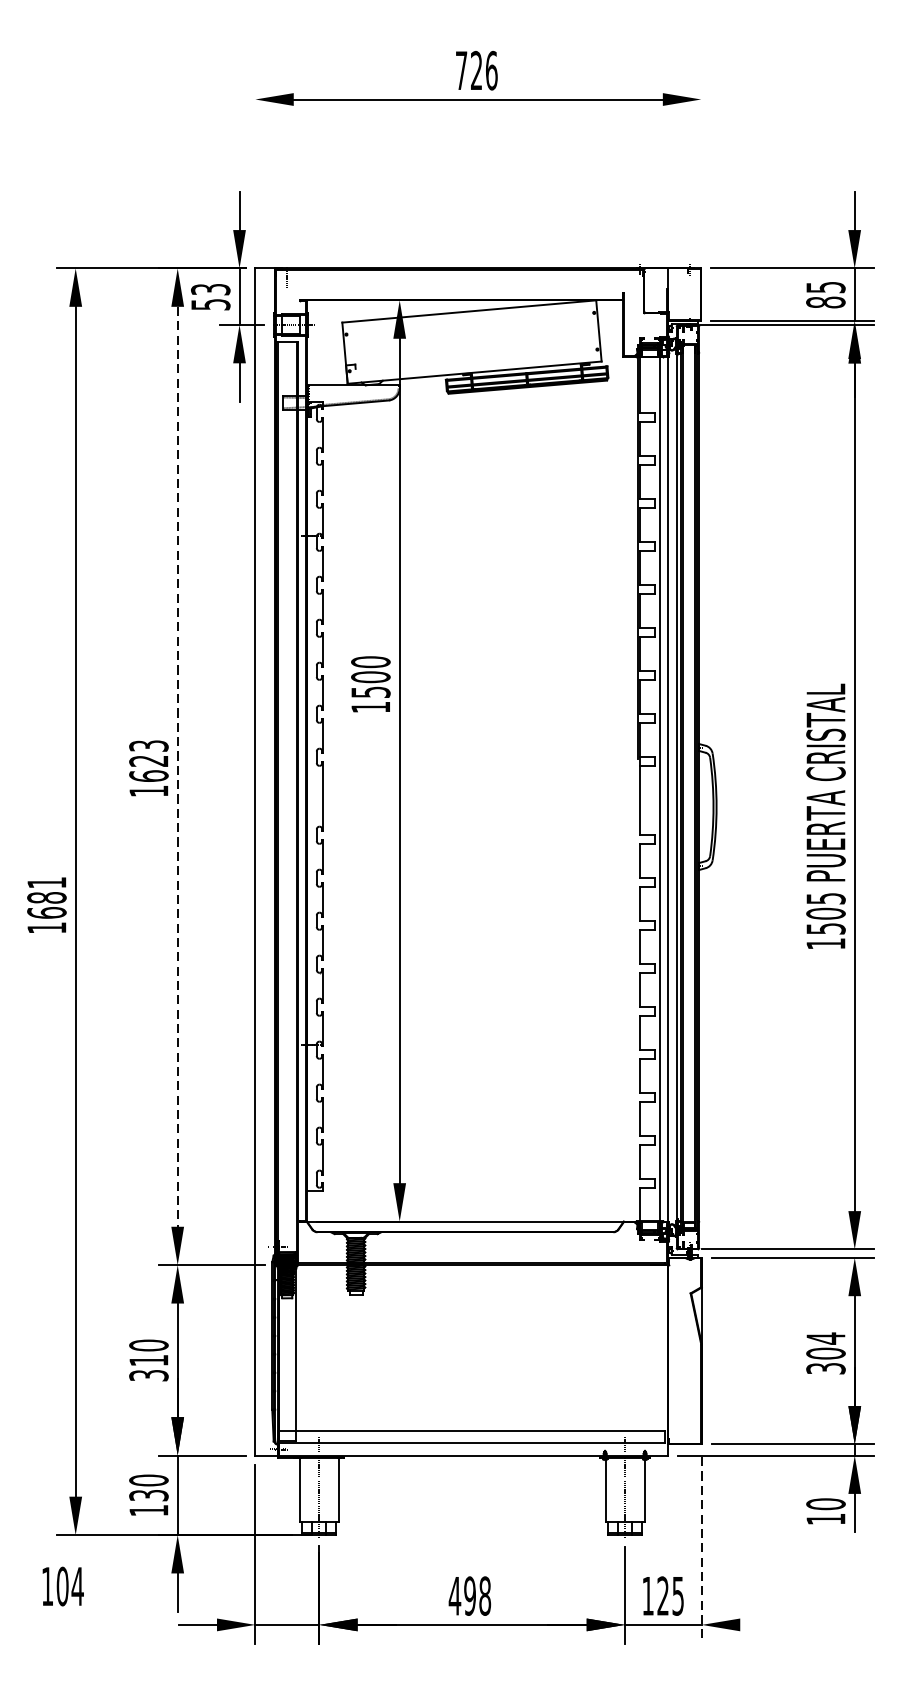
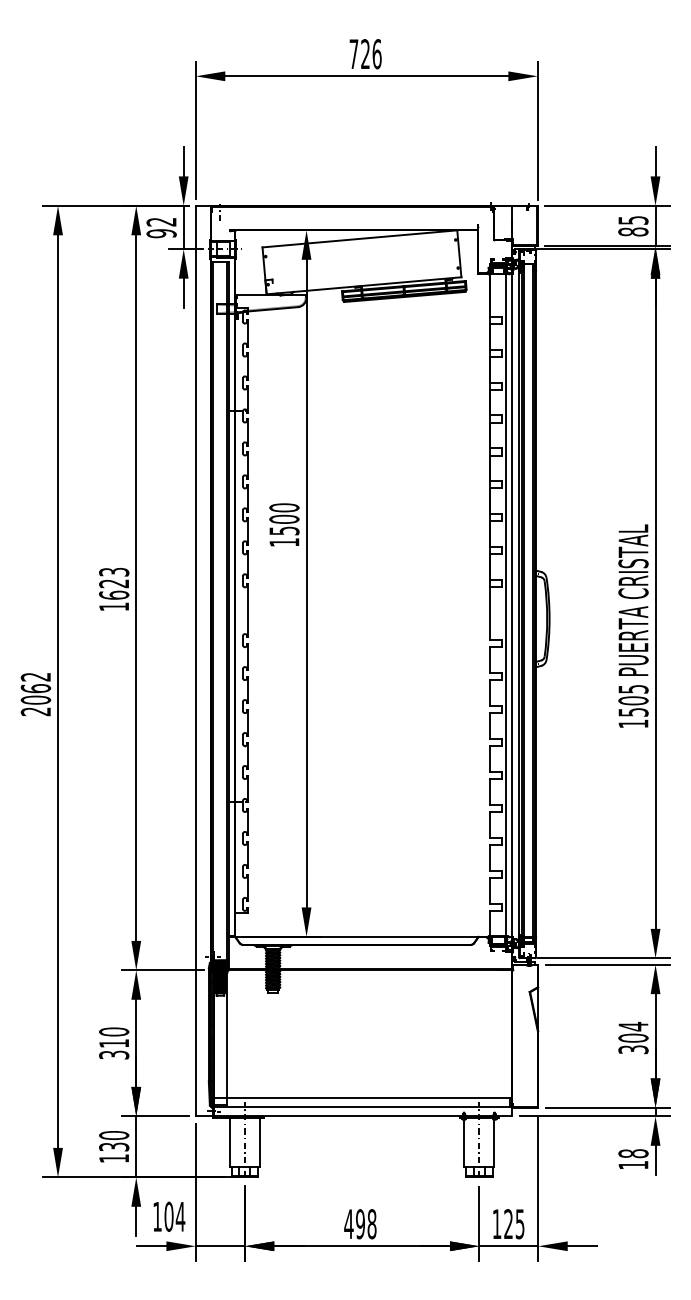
line: (254, 168) -> (195, 129), added
line: (700, 170) -> (537, 130), added
text: (210, 296) -> (161, 227), 53 -> 92
line: (178, 767) -> (136, 588), dashed -> solid
text: (46, 905) -> (35, 694), 1681 -> 2062
text: (825, 1503) -> (633, 1153), 10 -> 18
line: (702, 1550) -> (538, 1189), dashed -> solid
text: (63, 1586) -> (169, 1216), moved
line: (759, 1625) -> (582, 1246), added

